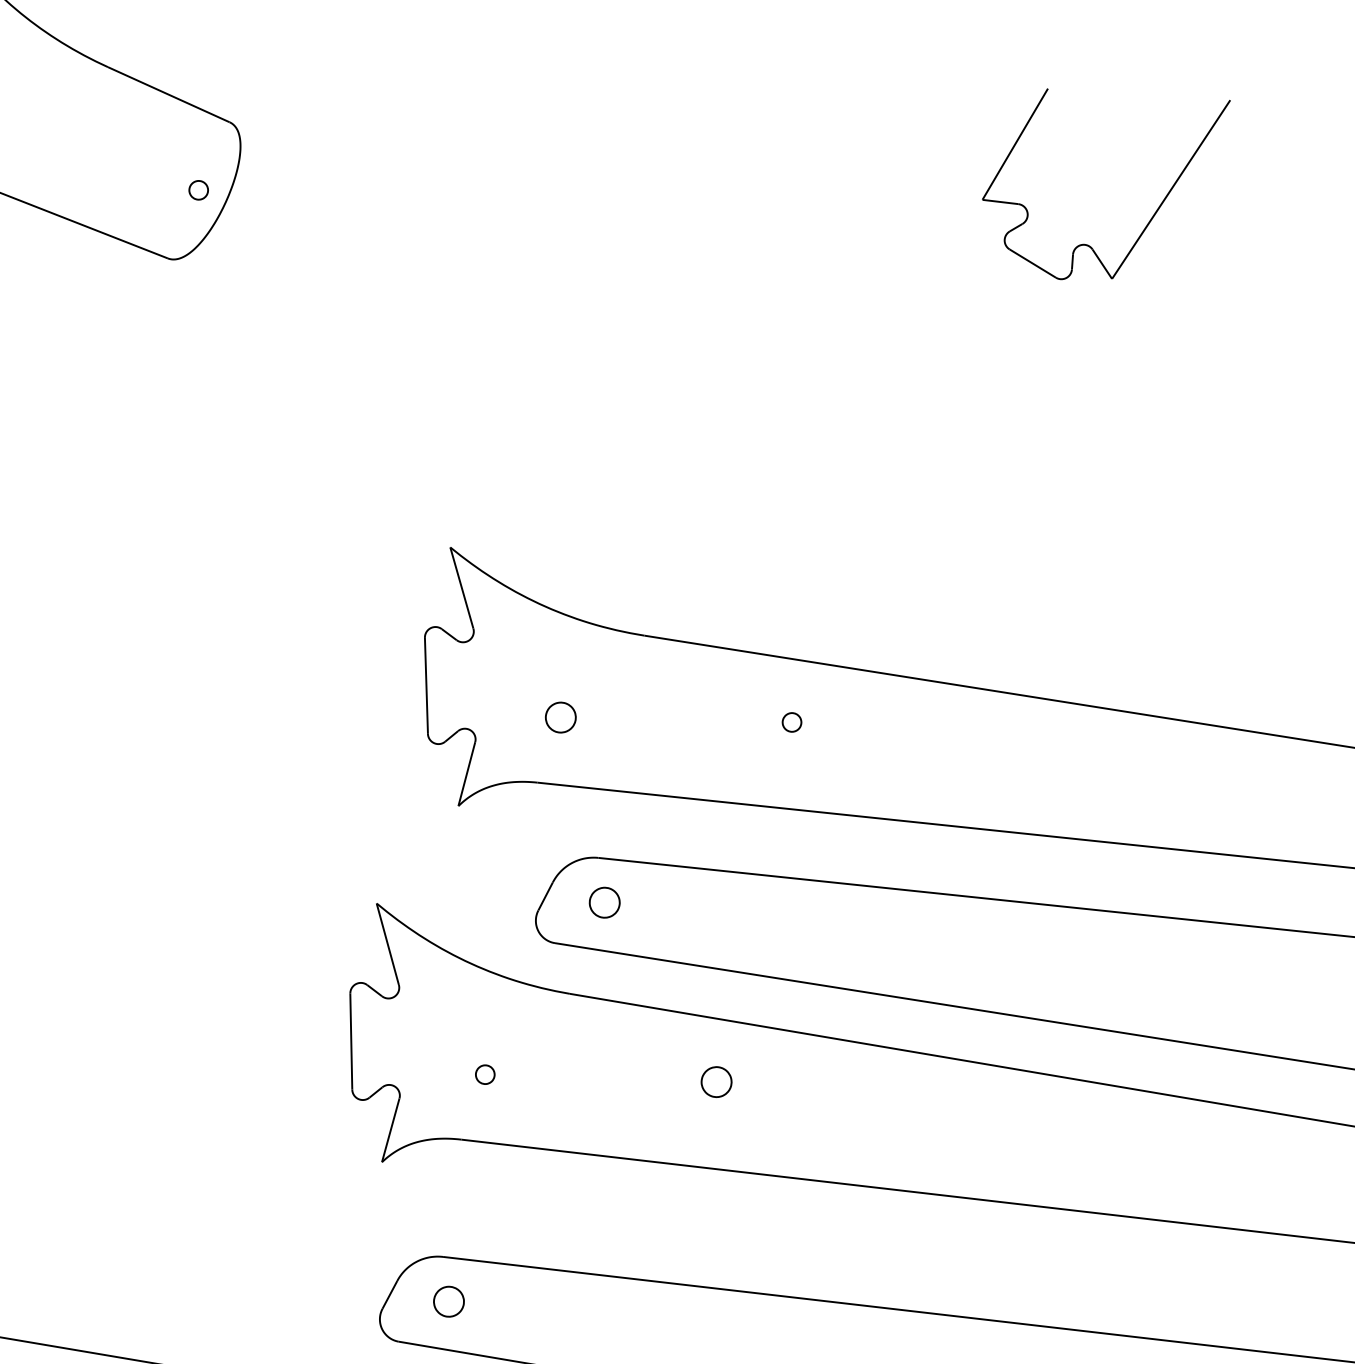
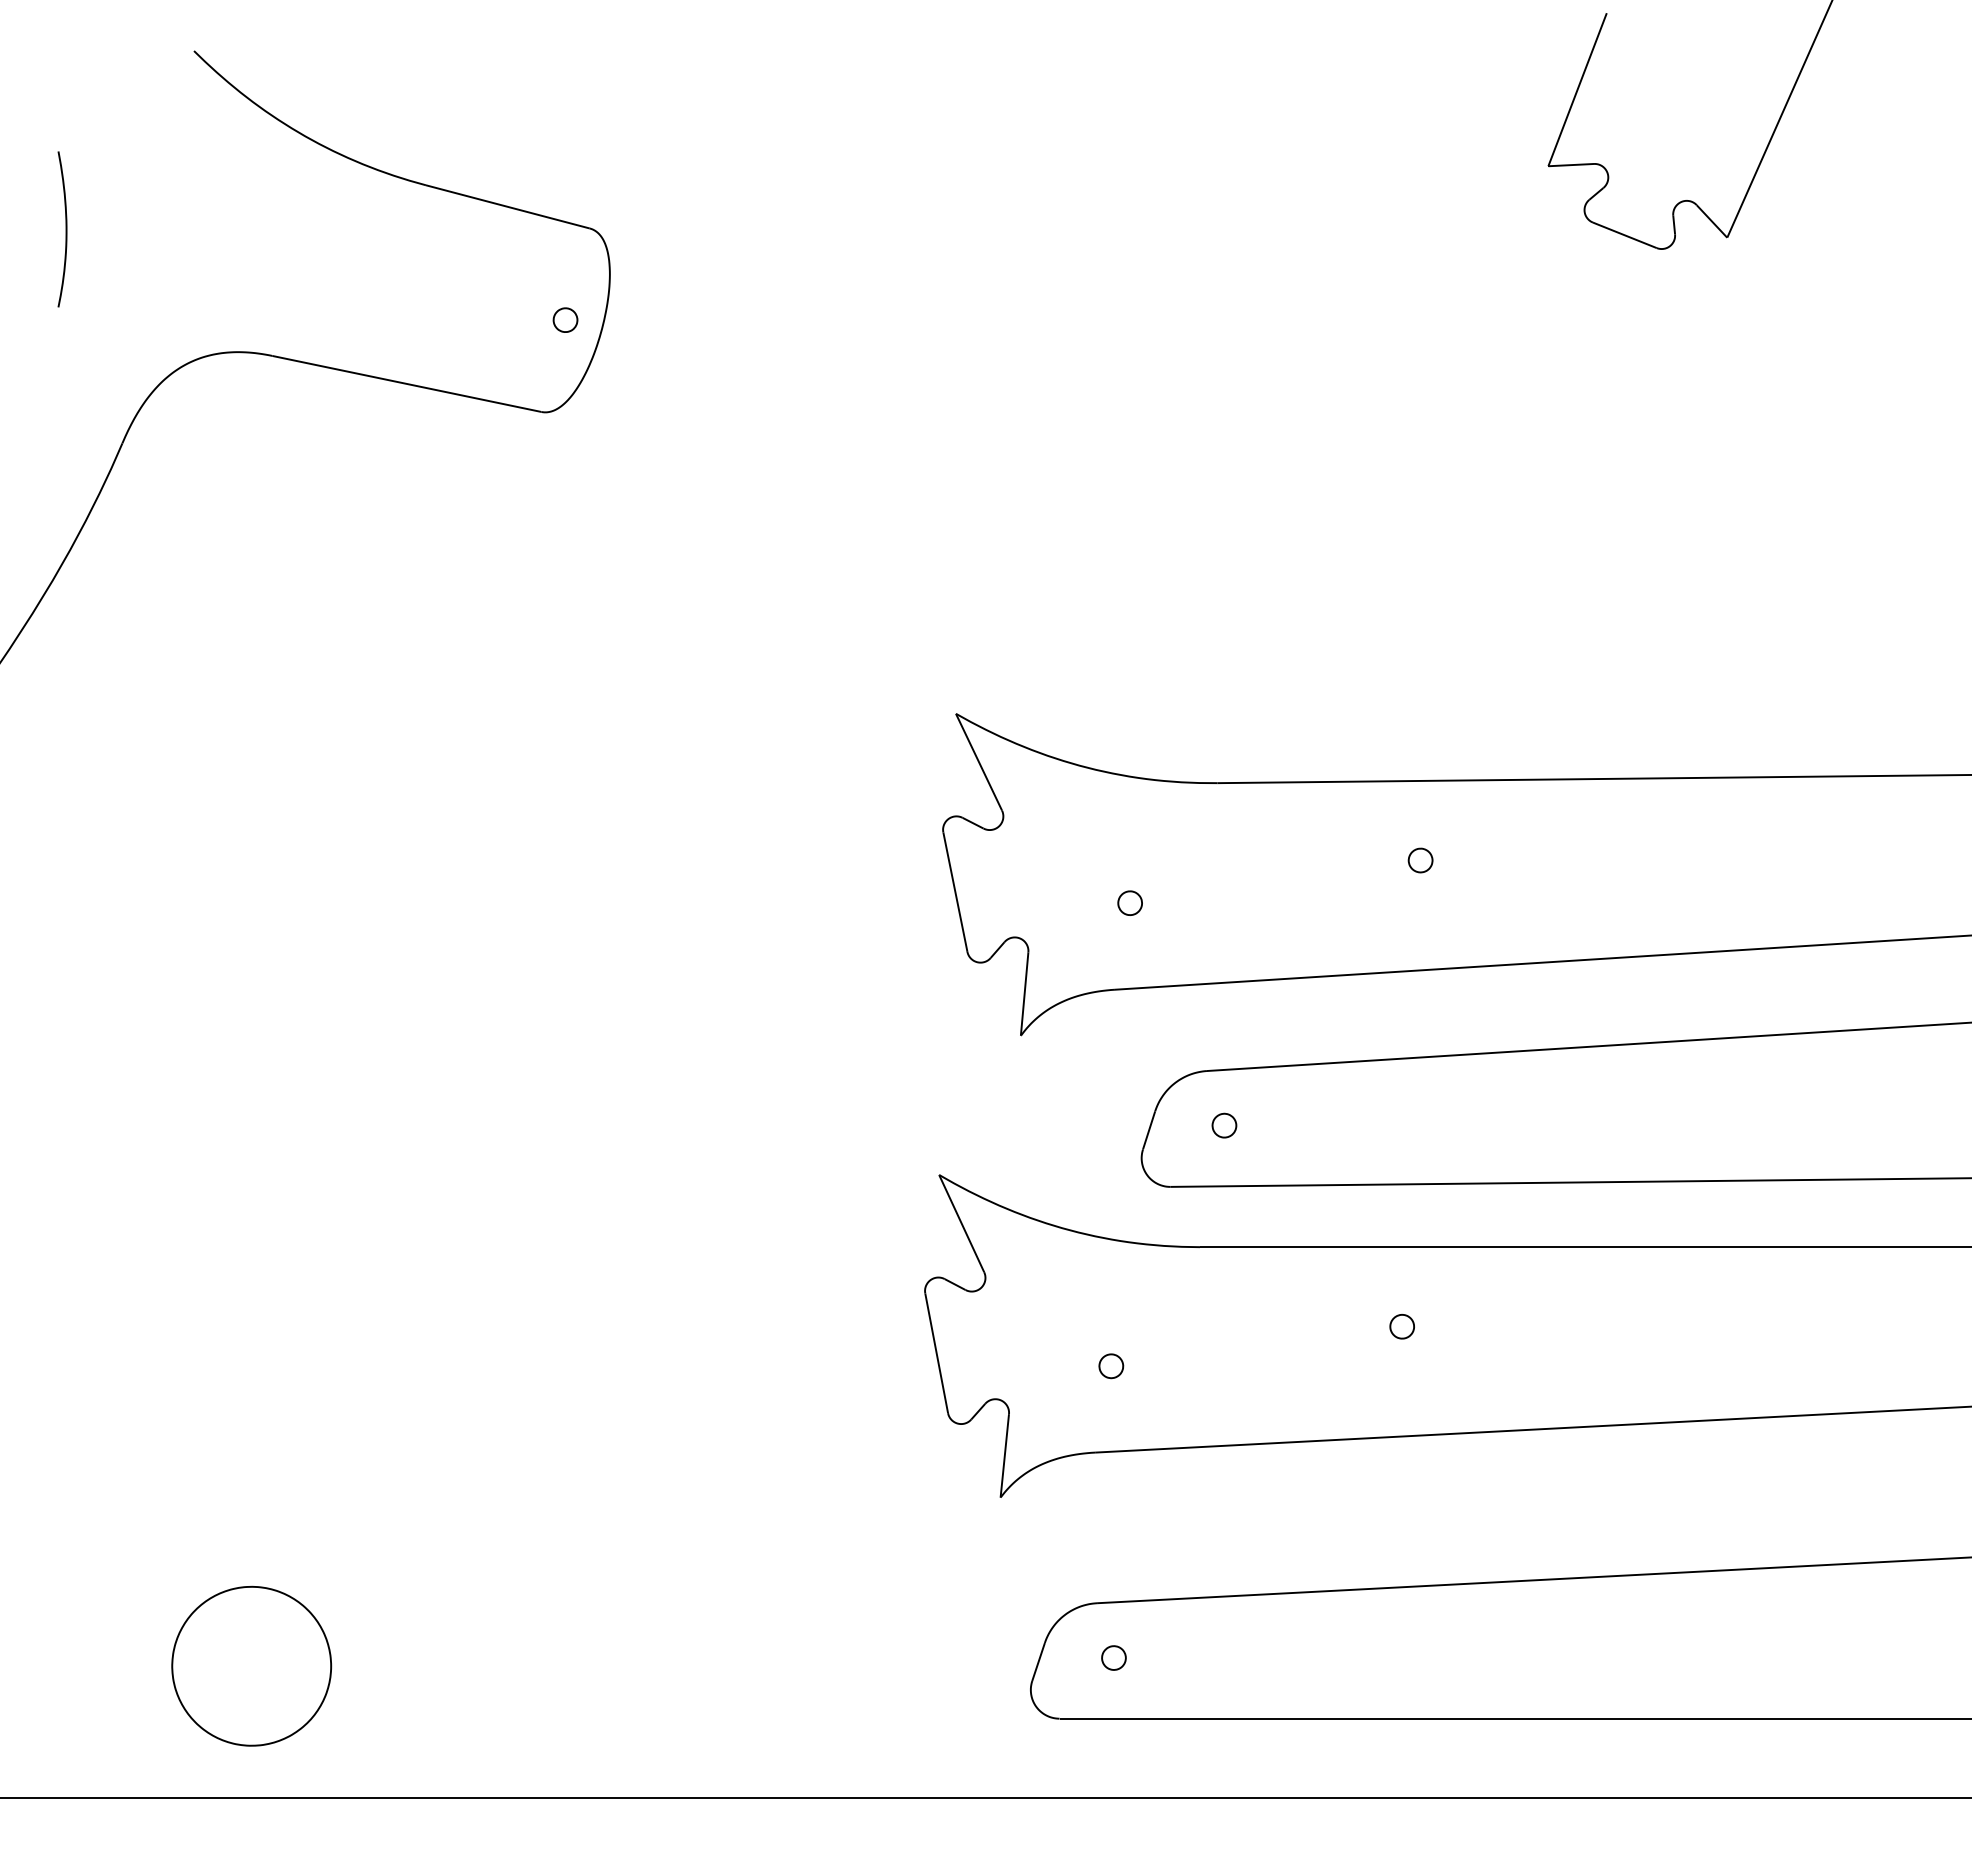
part: (560, 716) -> (1129, 902), size x0.62
part: (604, 902) -> (1224, 1125), size x0.62
part: (715, 1081) -> (1401, 1326), size x0.62
part: (448, 1301) -> (1113, 1657), size x0.62

